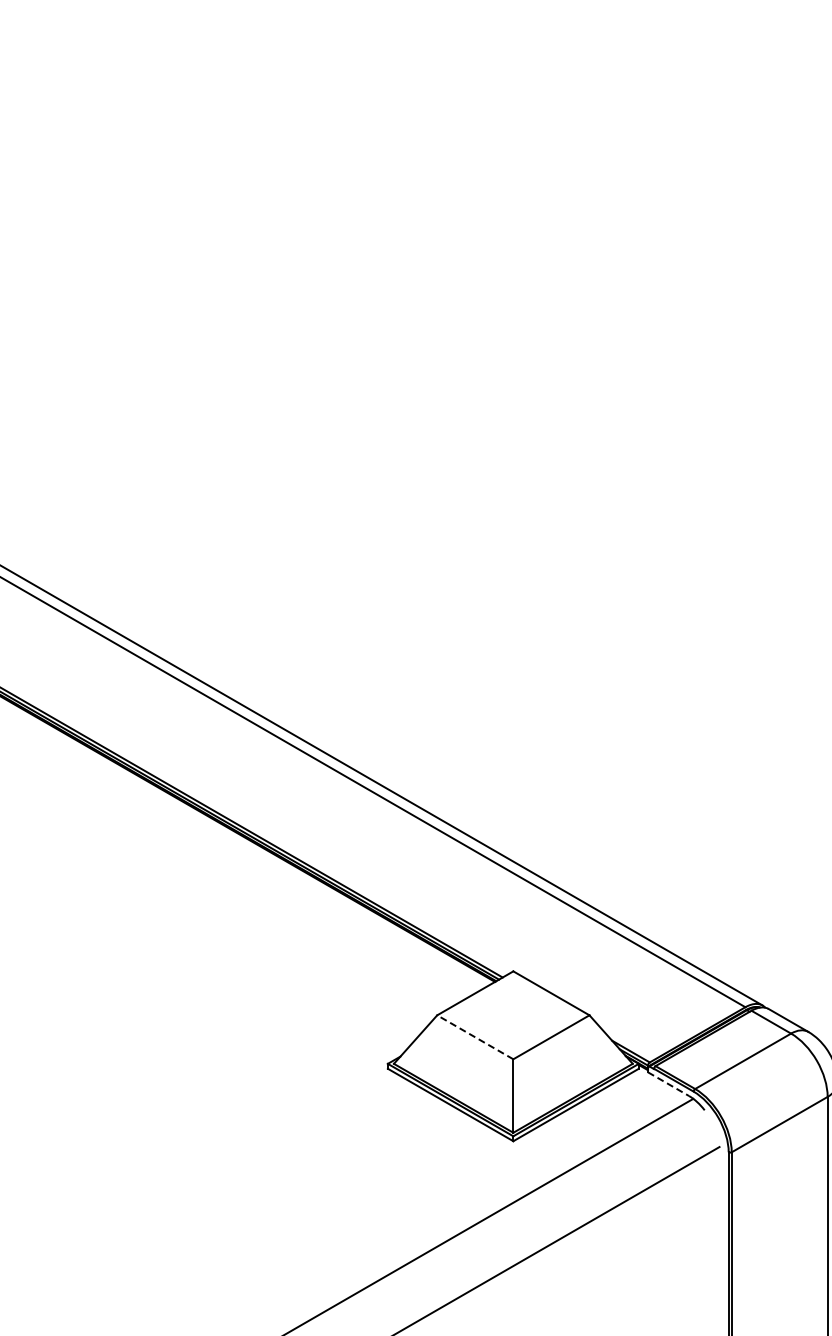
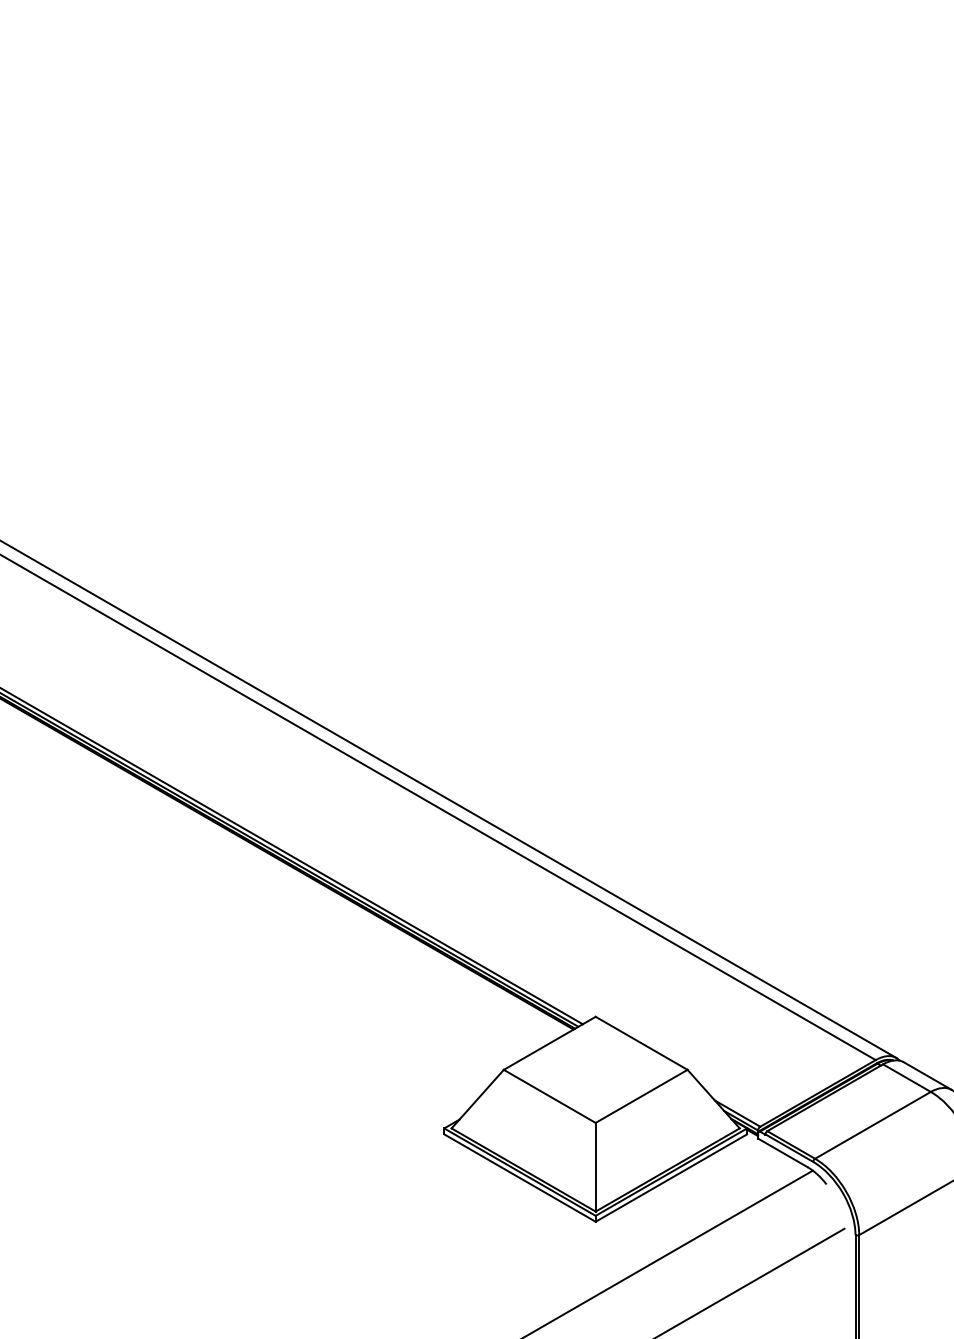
line: (475, 1037) -> (550, 1096), dashed -> solid
line: (668, 1084) -> (782, 1153), dashed -> solid

